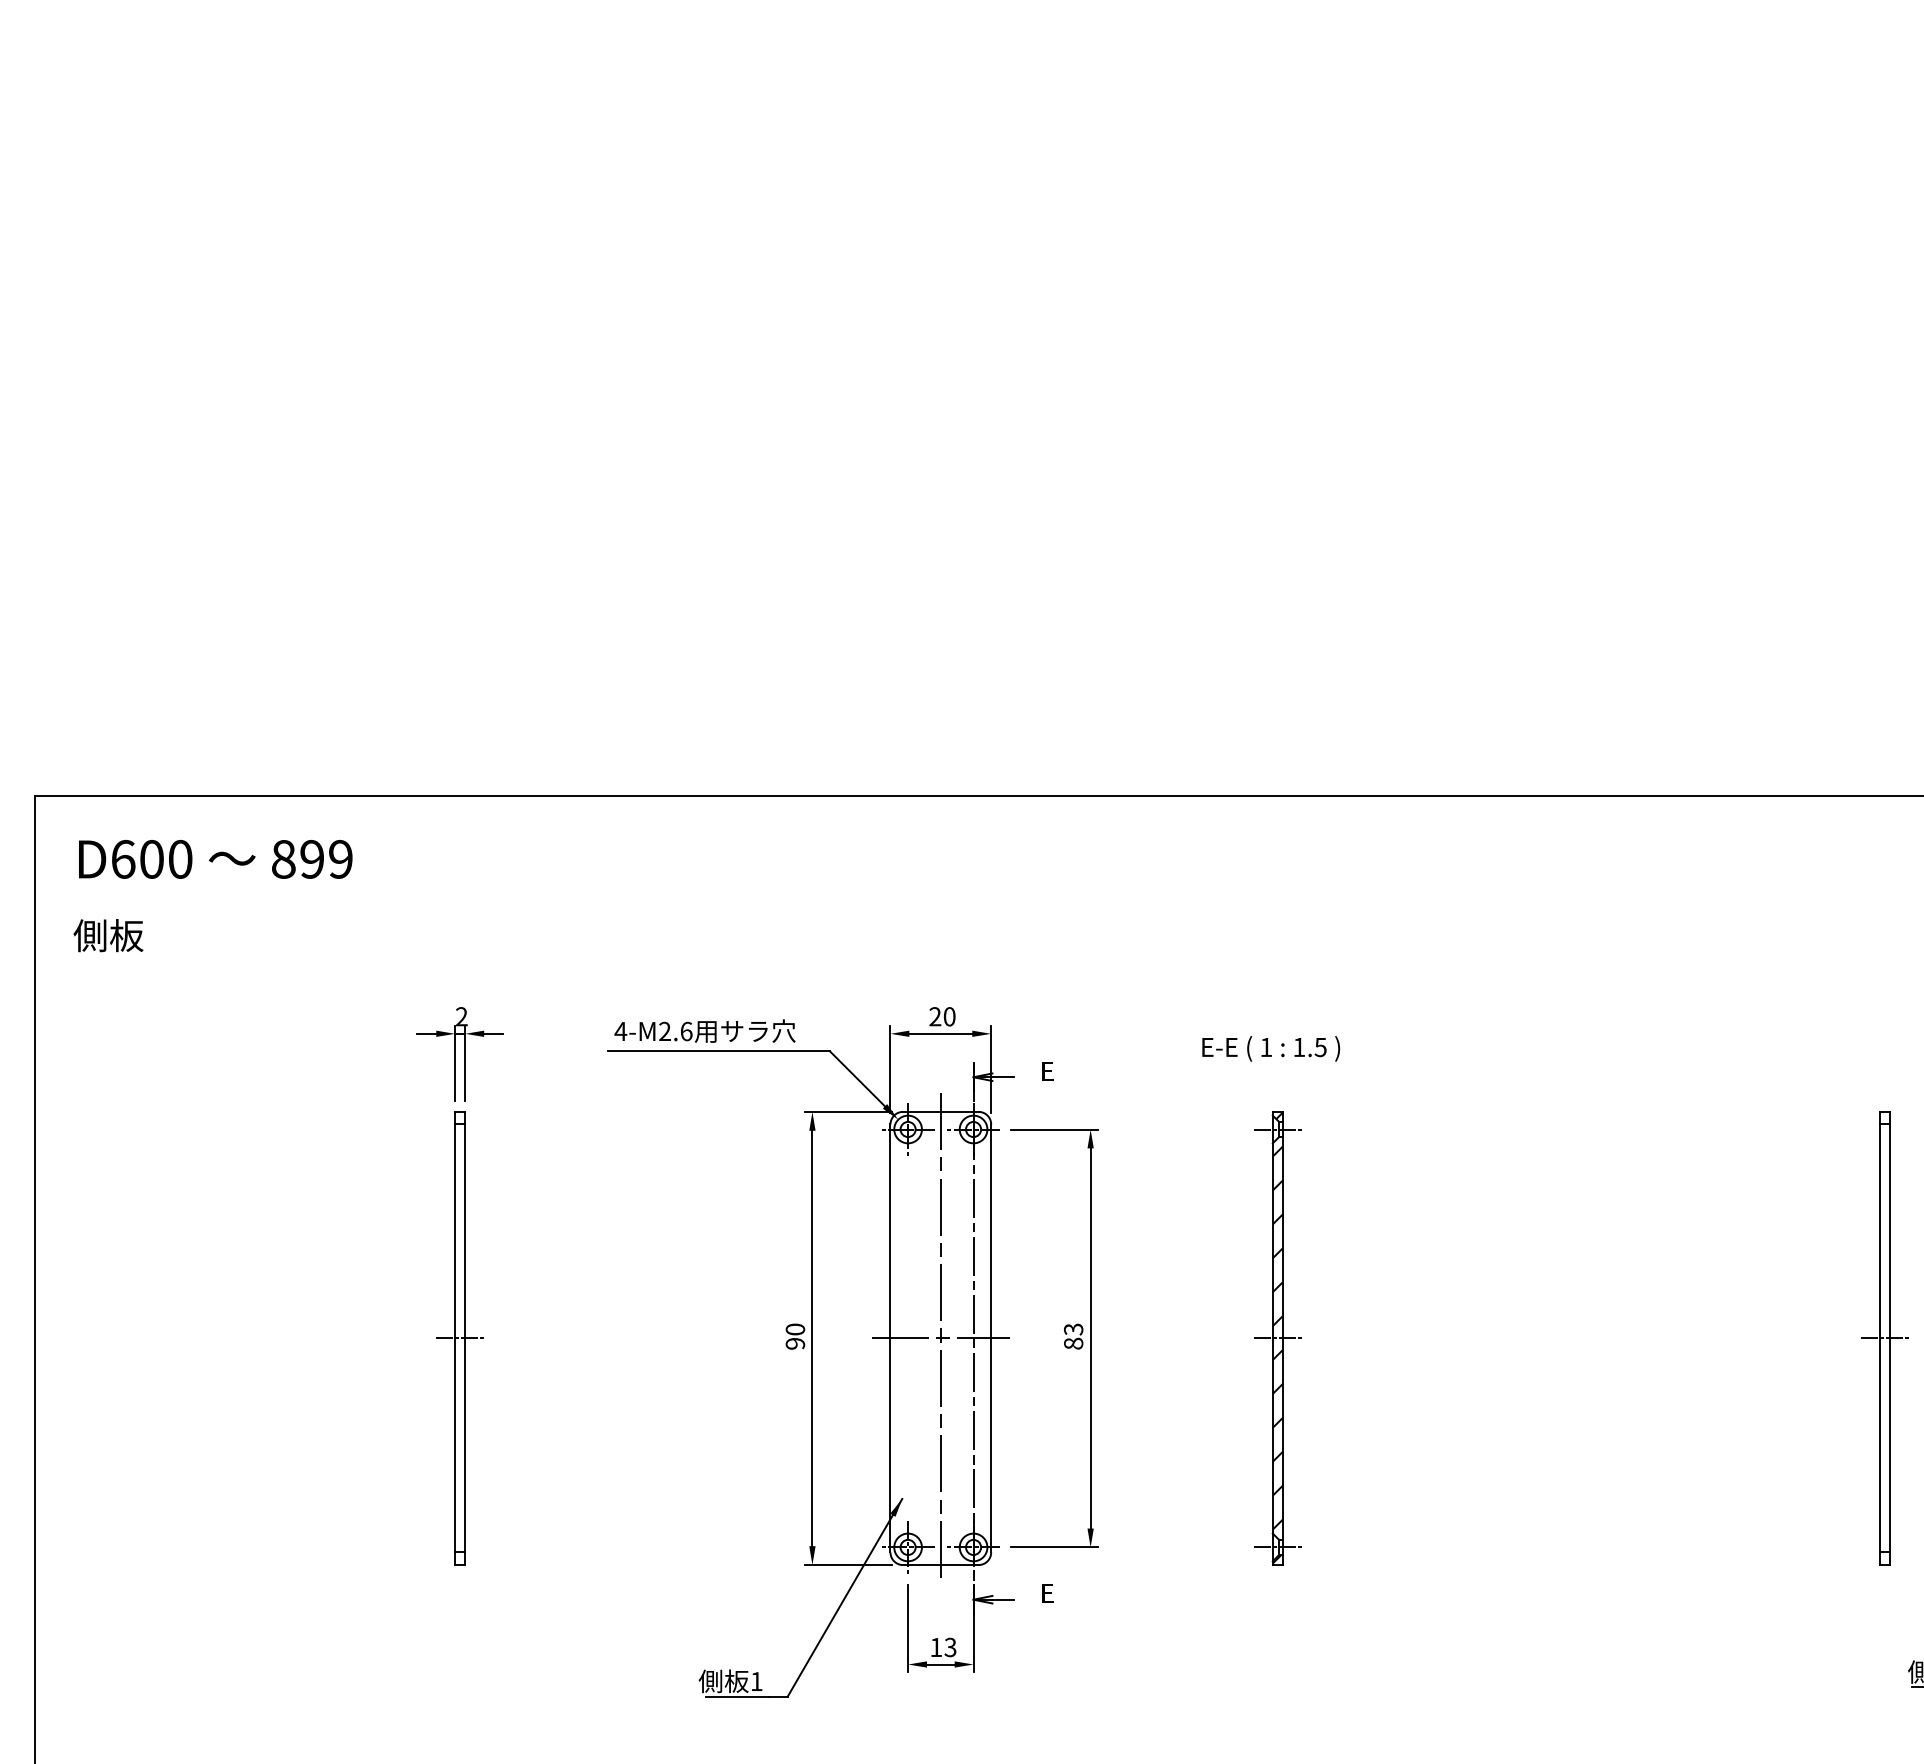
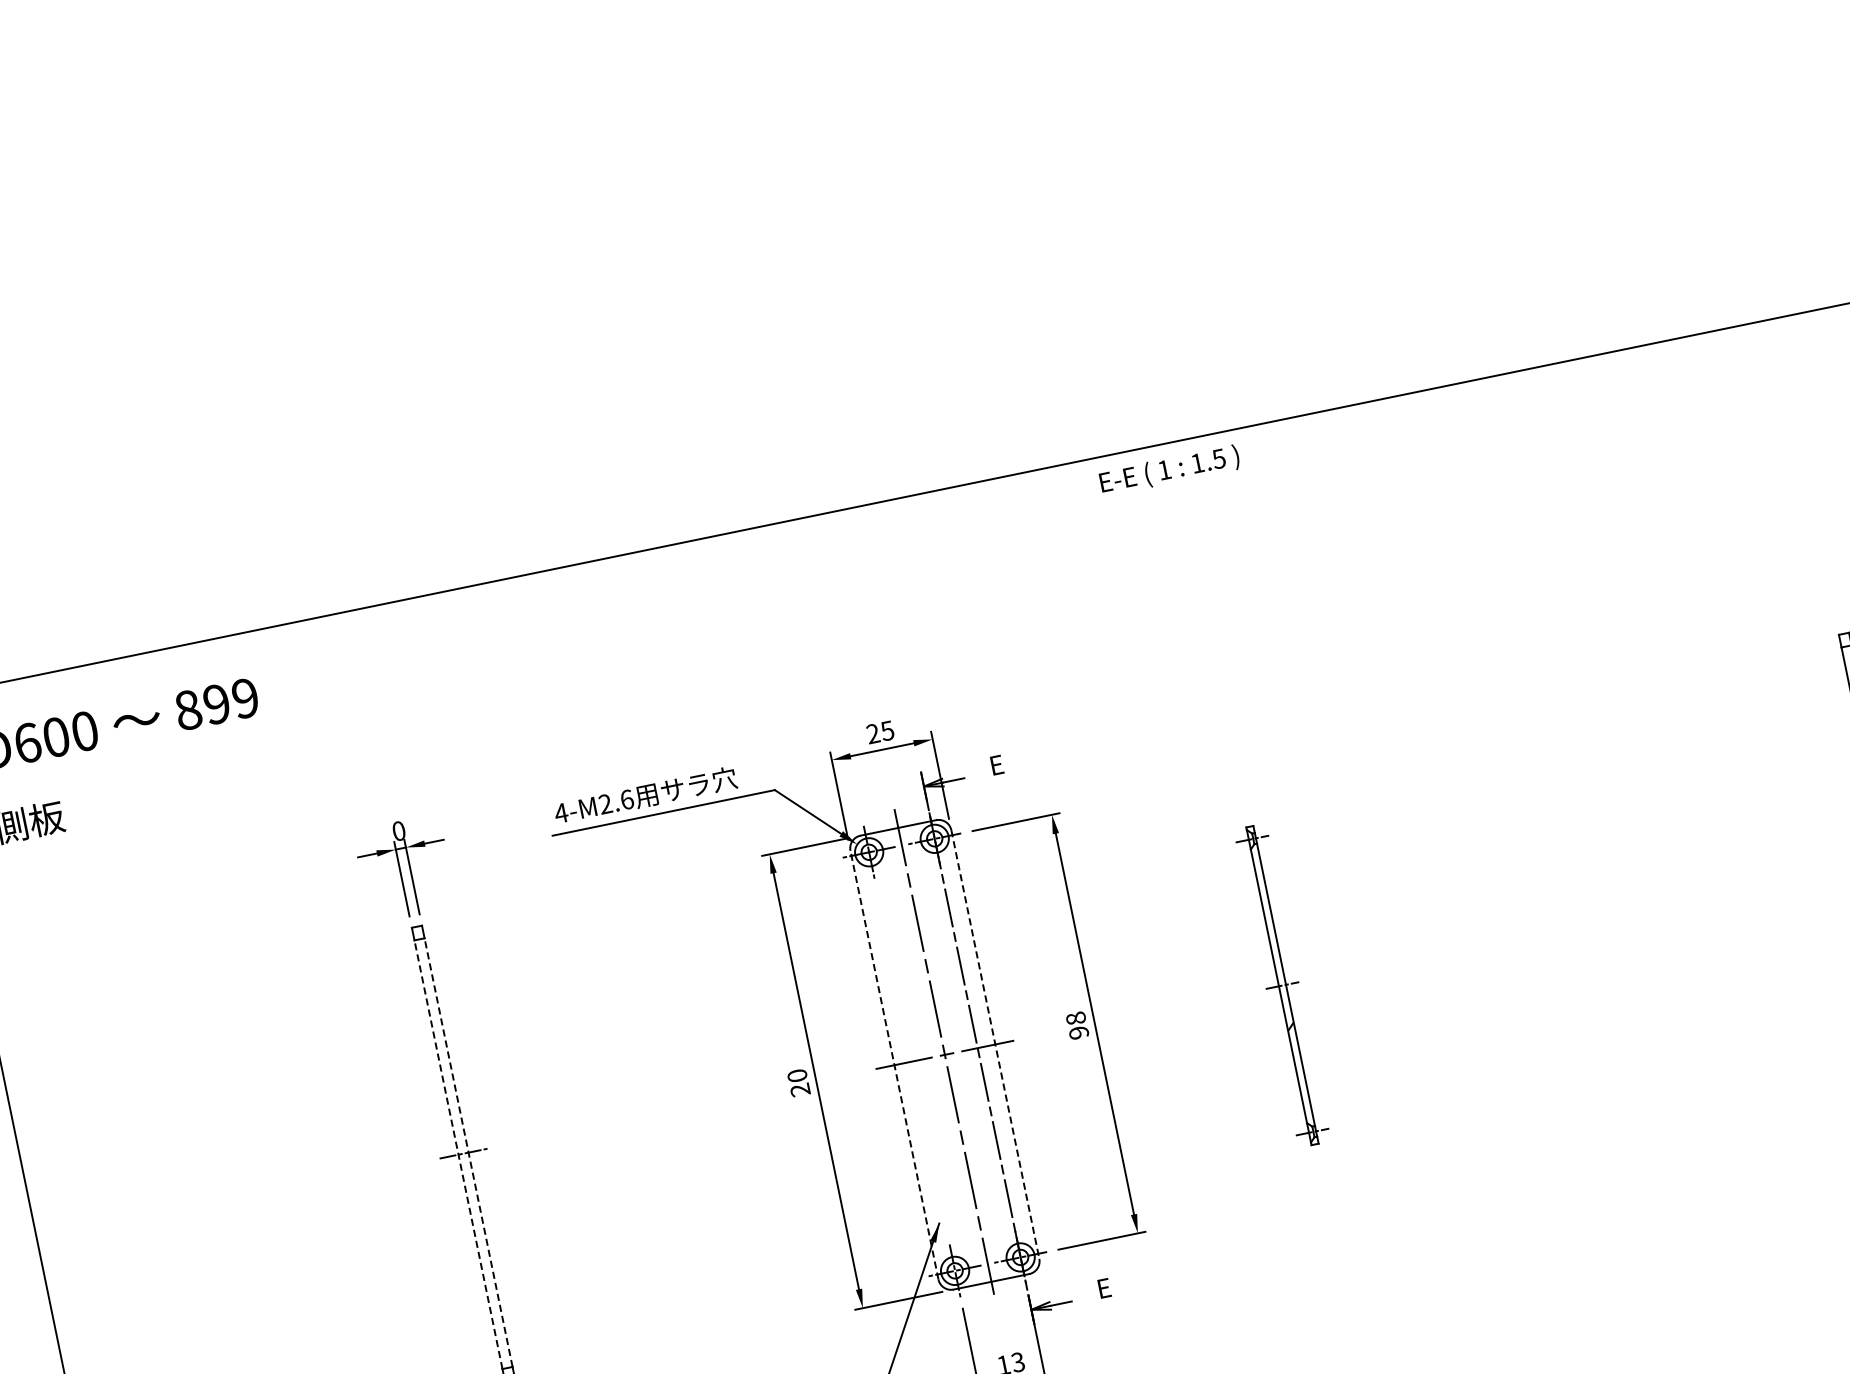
text: (461, 1016) -> (398, 830), 2 -> 0
text: (949, 1016) -> (887, 730), 20 -> 25
text: (1271, 1048) -> (1170, 470), moved
text: (1073, 1336) -> (1077, 1025), 83 -> 98
line: (455, 1337) -> (458, 1153), solid -> dashed
line: (465, 1337) -> (468, 1151), solid -> dashed
line: (890, 1337) -> (894, 1064), solid -> dashed
line: (991, 1338) -> (995, 1044), solid -> dashed
part: (1277, 1338) -> (1282, 985), size x0.7
text: (795, 1343) -> (800, 1089), 90 -> 20

